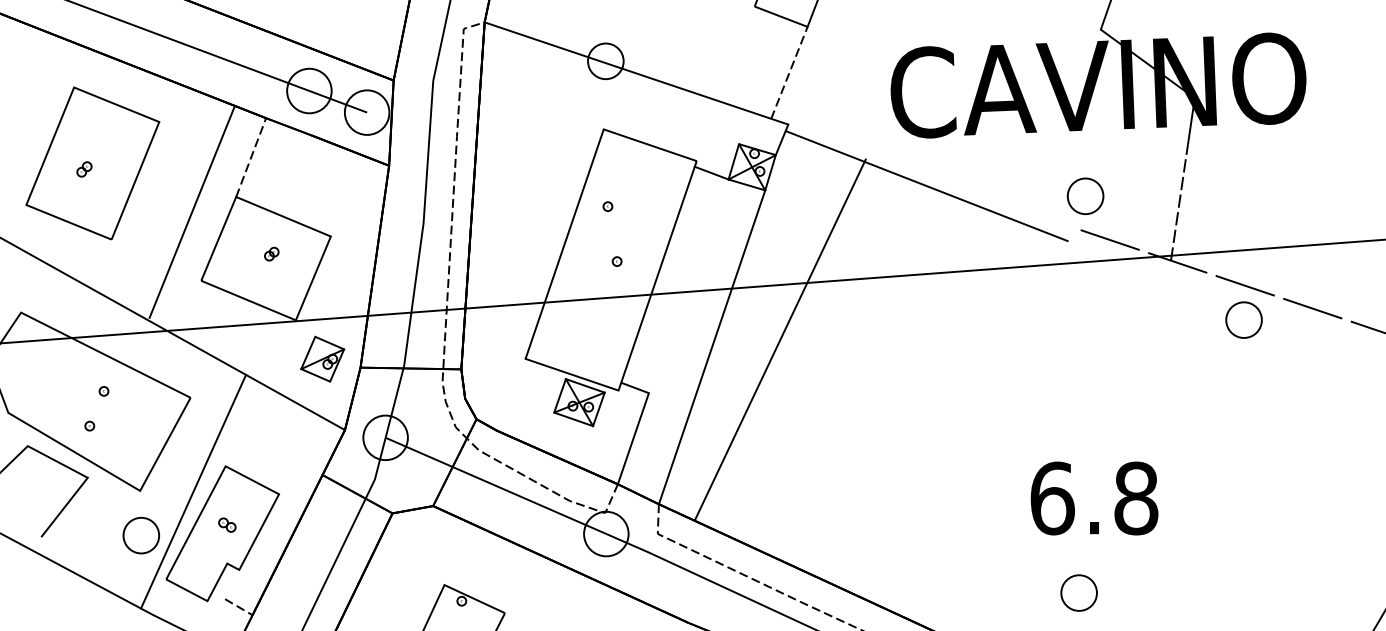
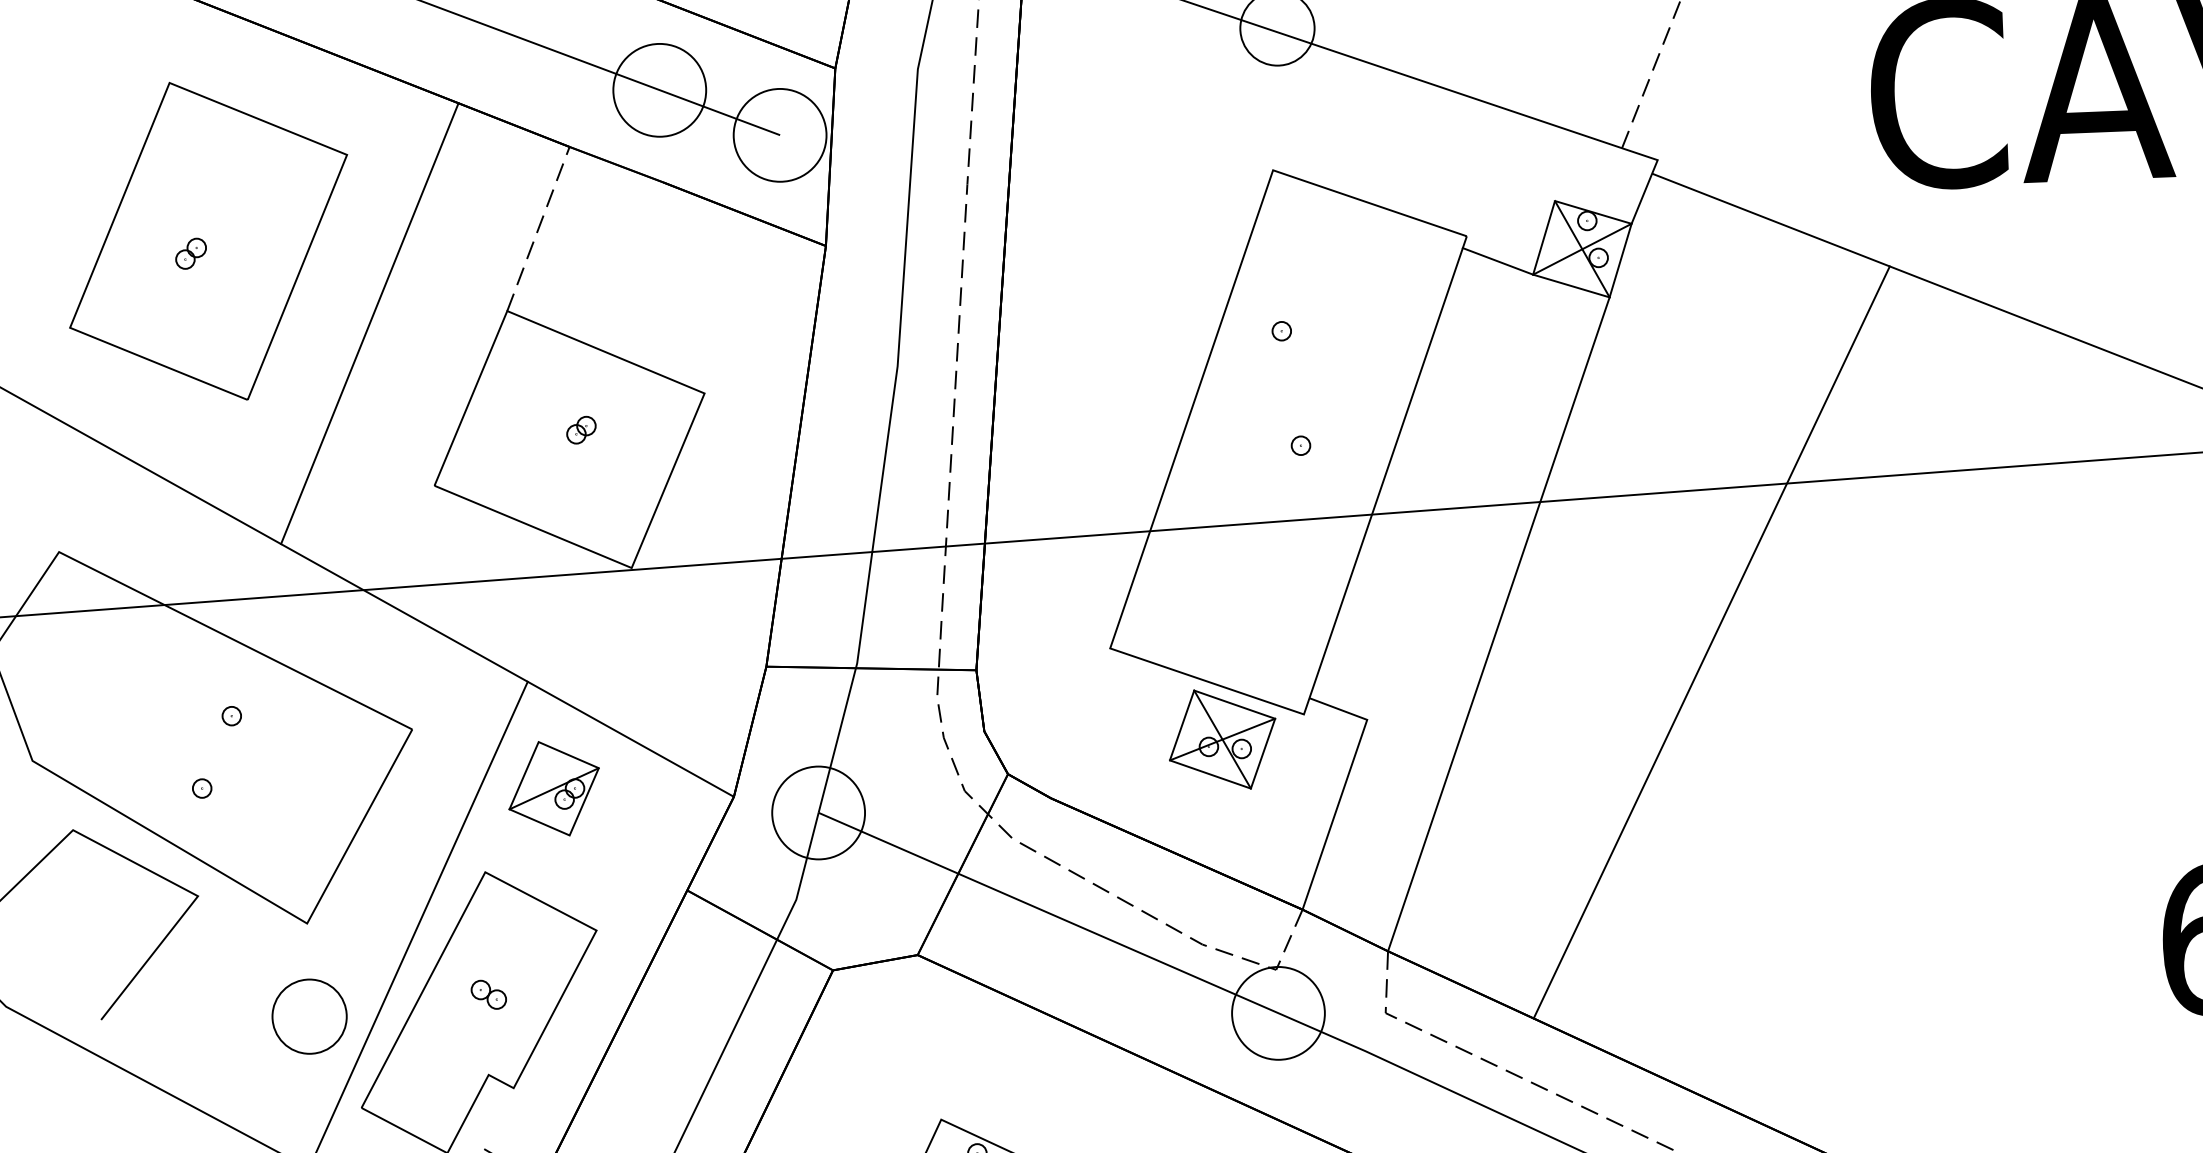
line: (191, 211) -> (368, 322), moved
line: (779, 339) -> (1710, 641), moved
part: (322, 358) -> (553, 787), moved

